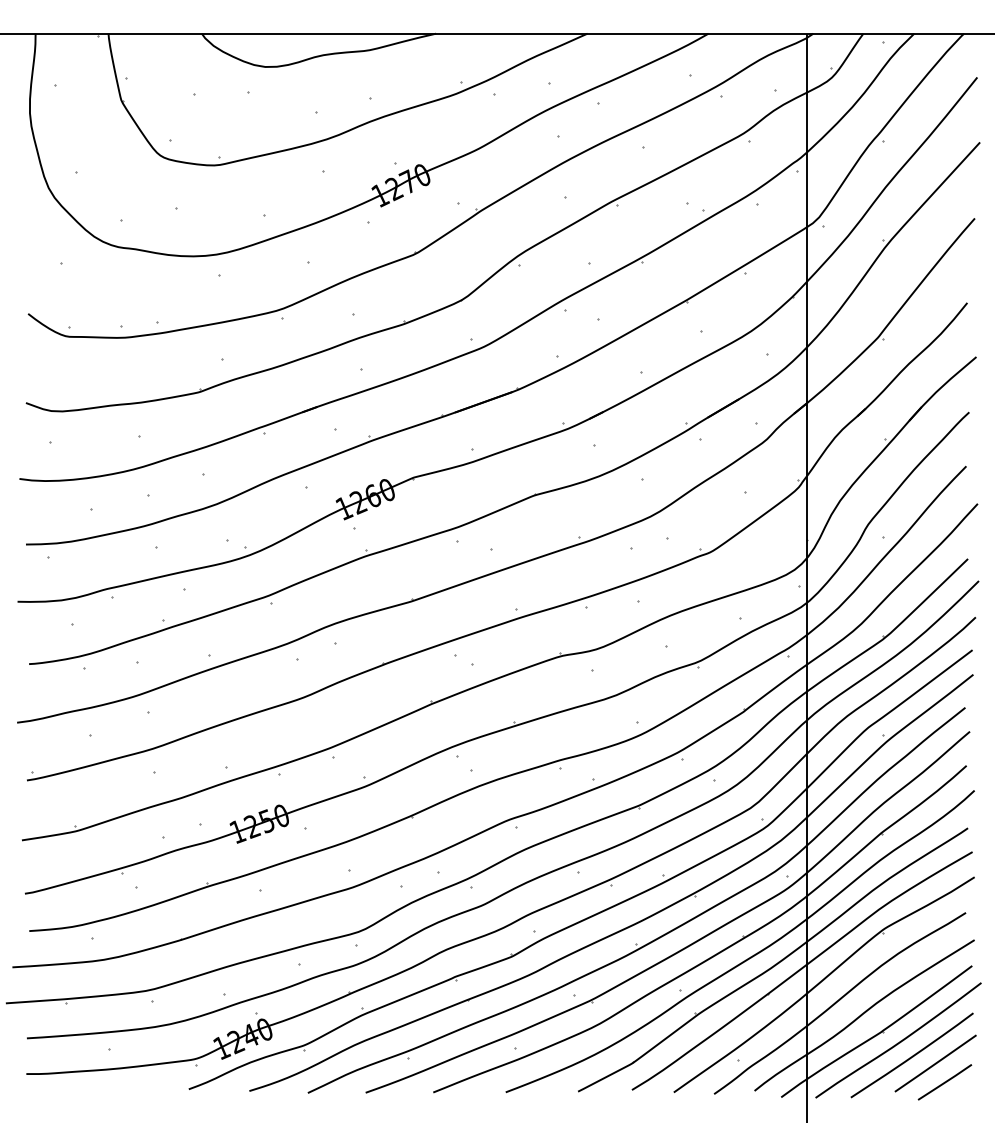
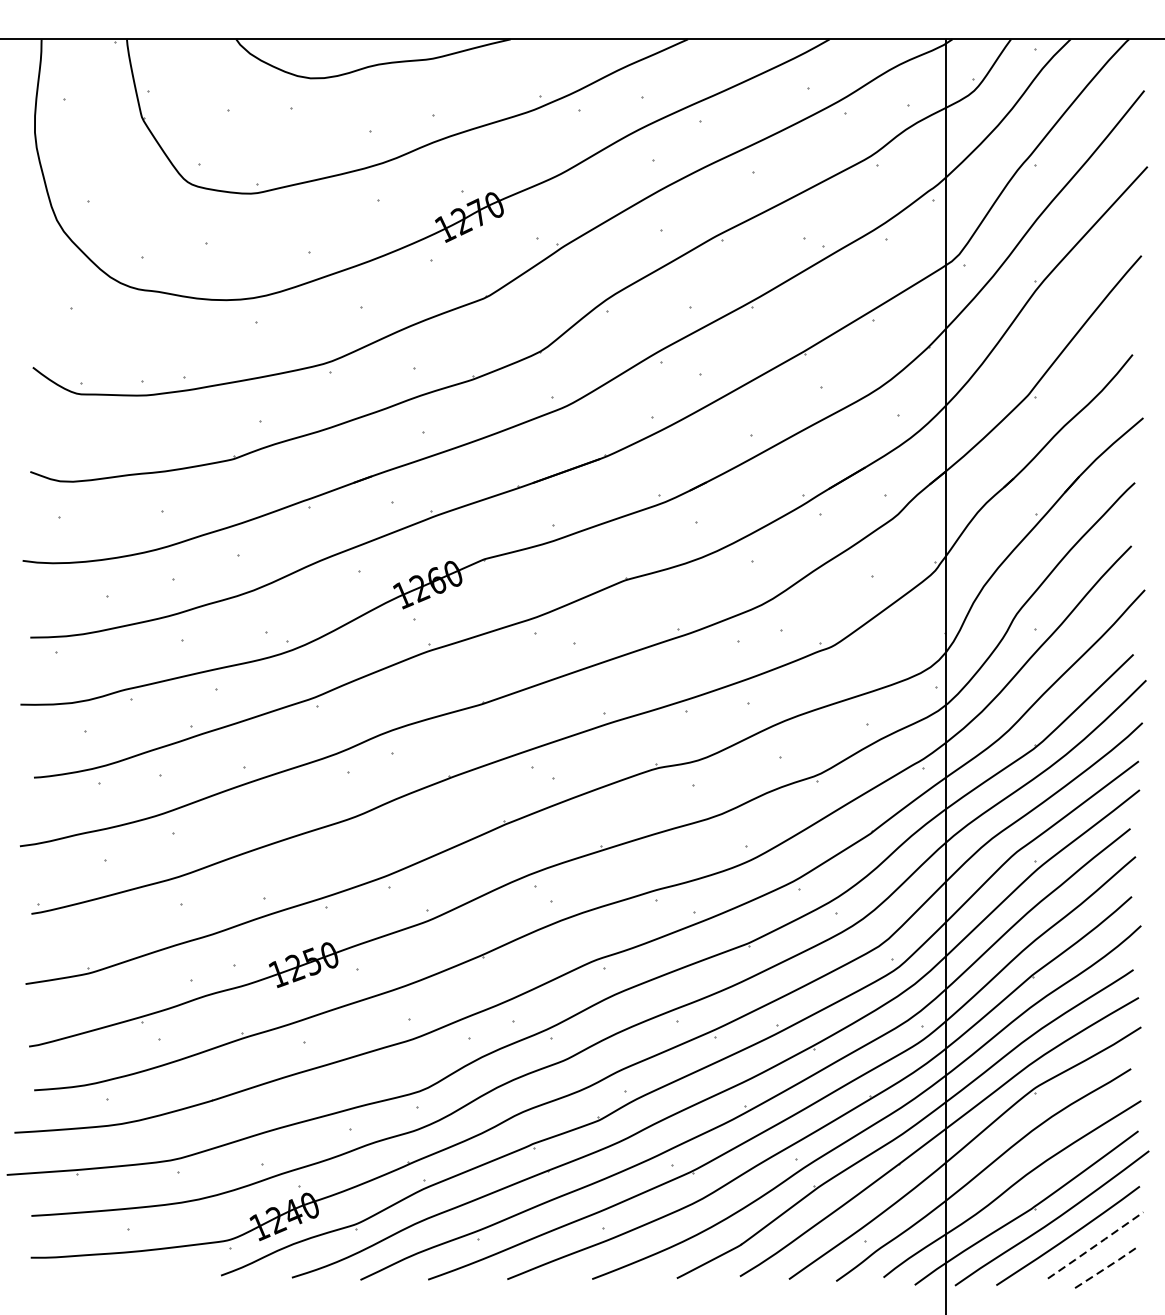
line: (935, 1063) -> (1095, 1245), solid -> dashed
line: (945, 1082) -> (1107, 1267), solid -> dashed

